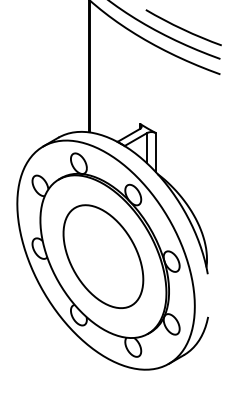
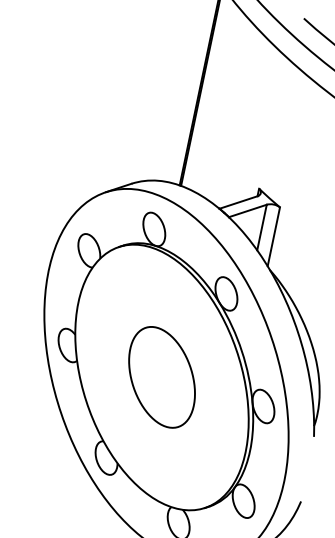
part: (103, 256) -> (162, 377), size x0.6

